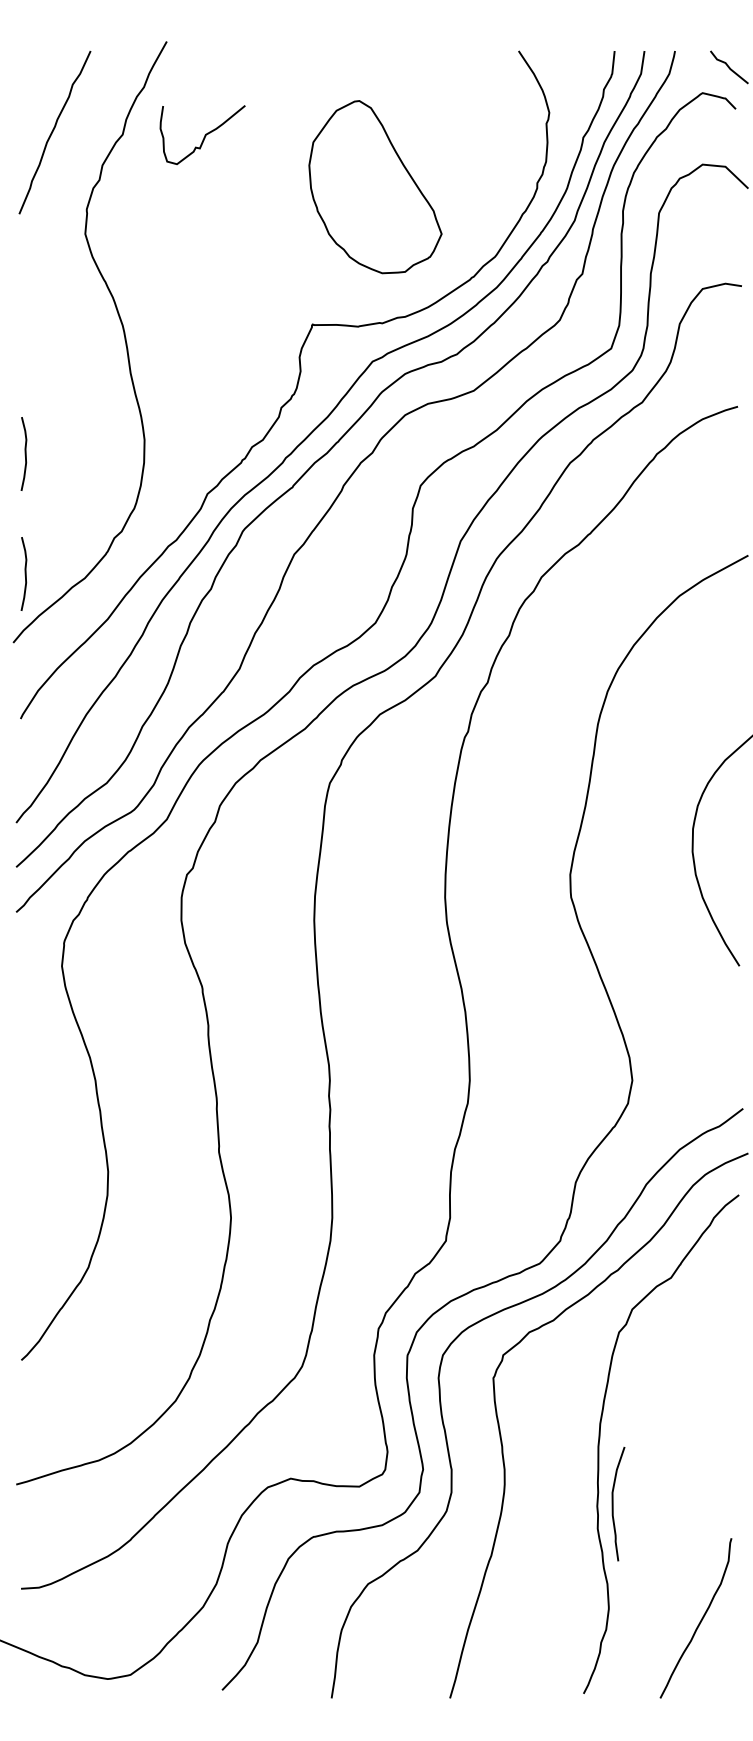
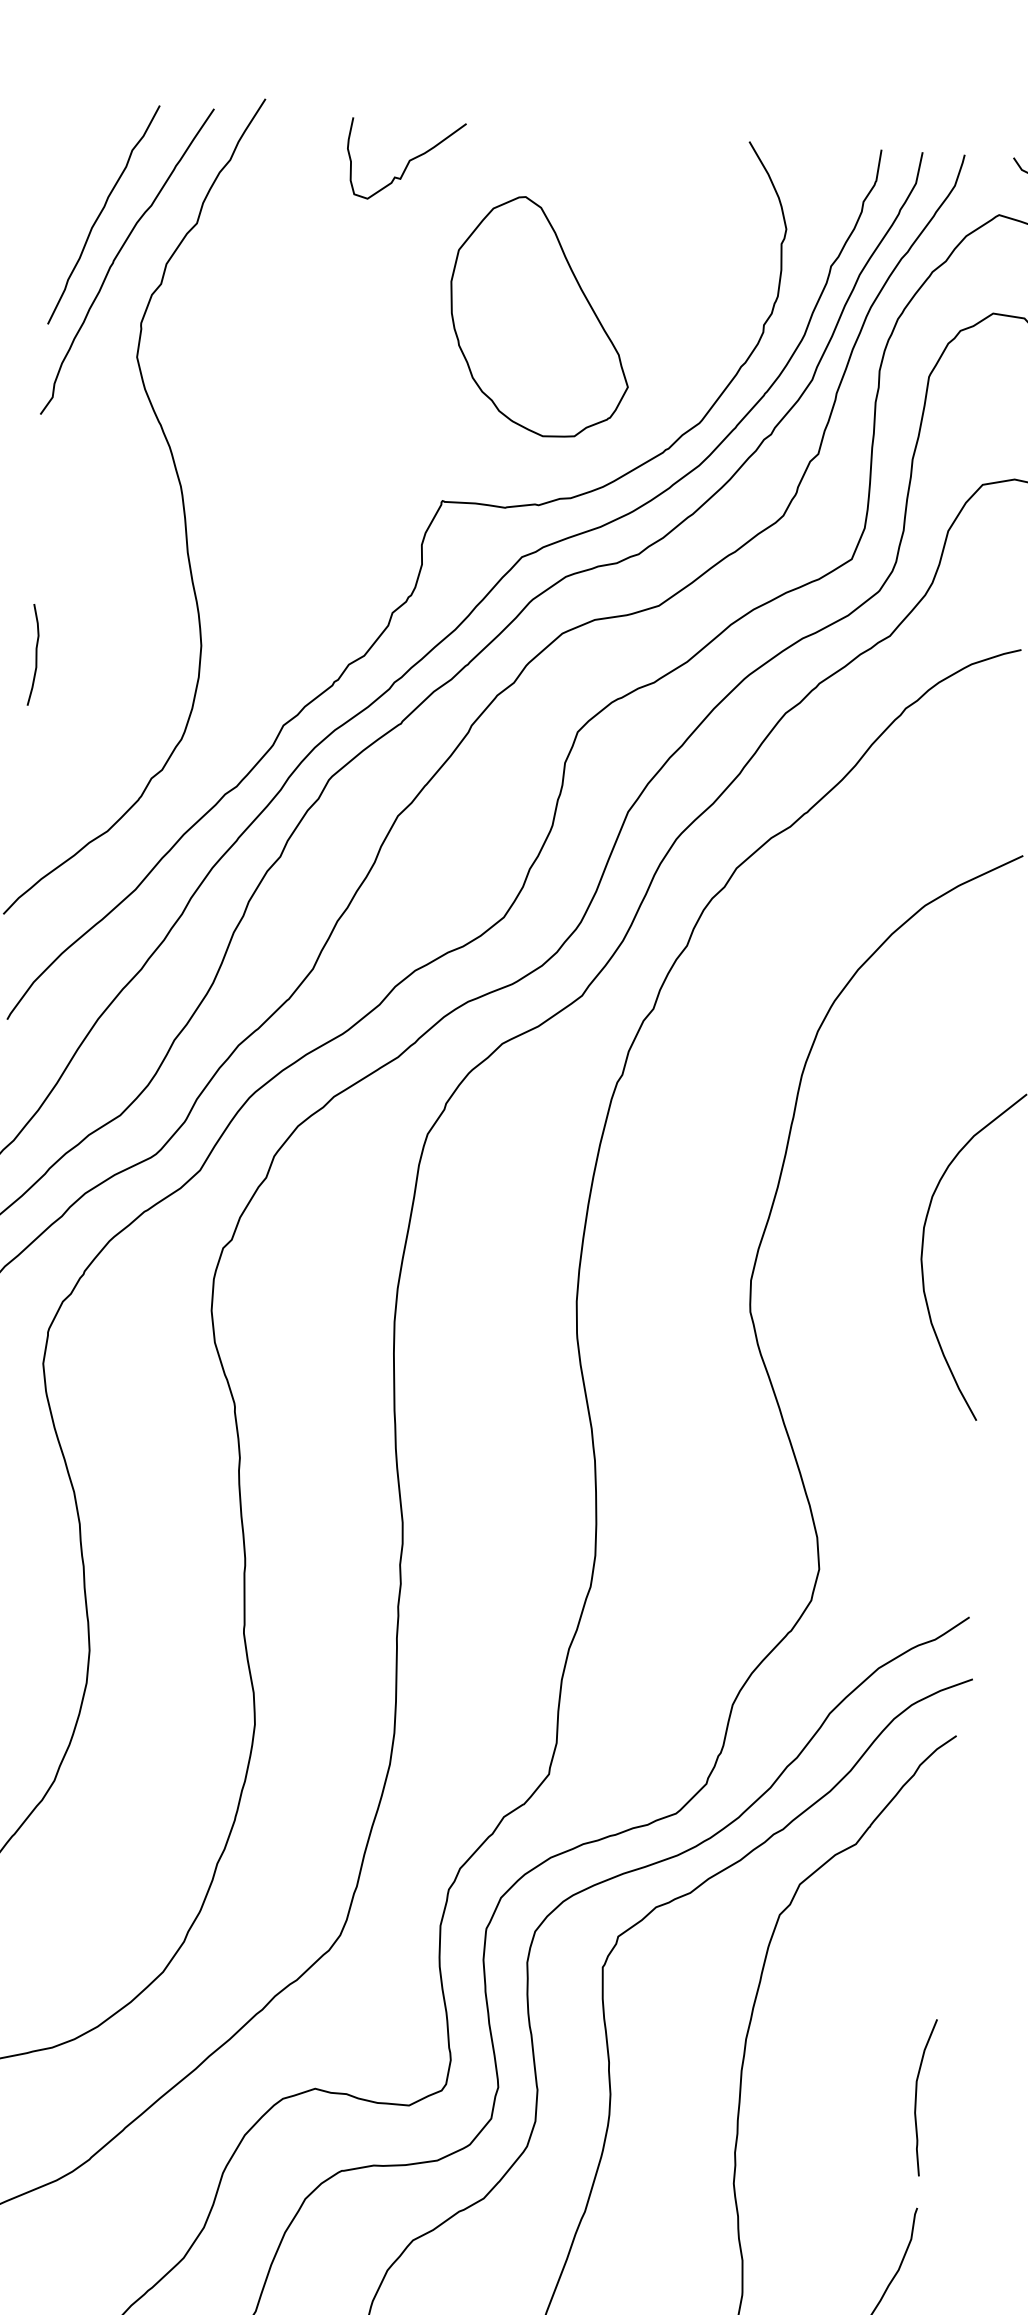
curve: (204, 135) -> (407, 161), moved
curve: (67, 161) -> (118, 255), added
curve: (24, 573) -> (24, 819), removed
curve: (613, 1504) -> (917, 2097), moved

